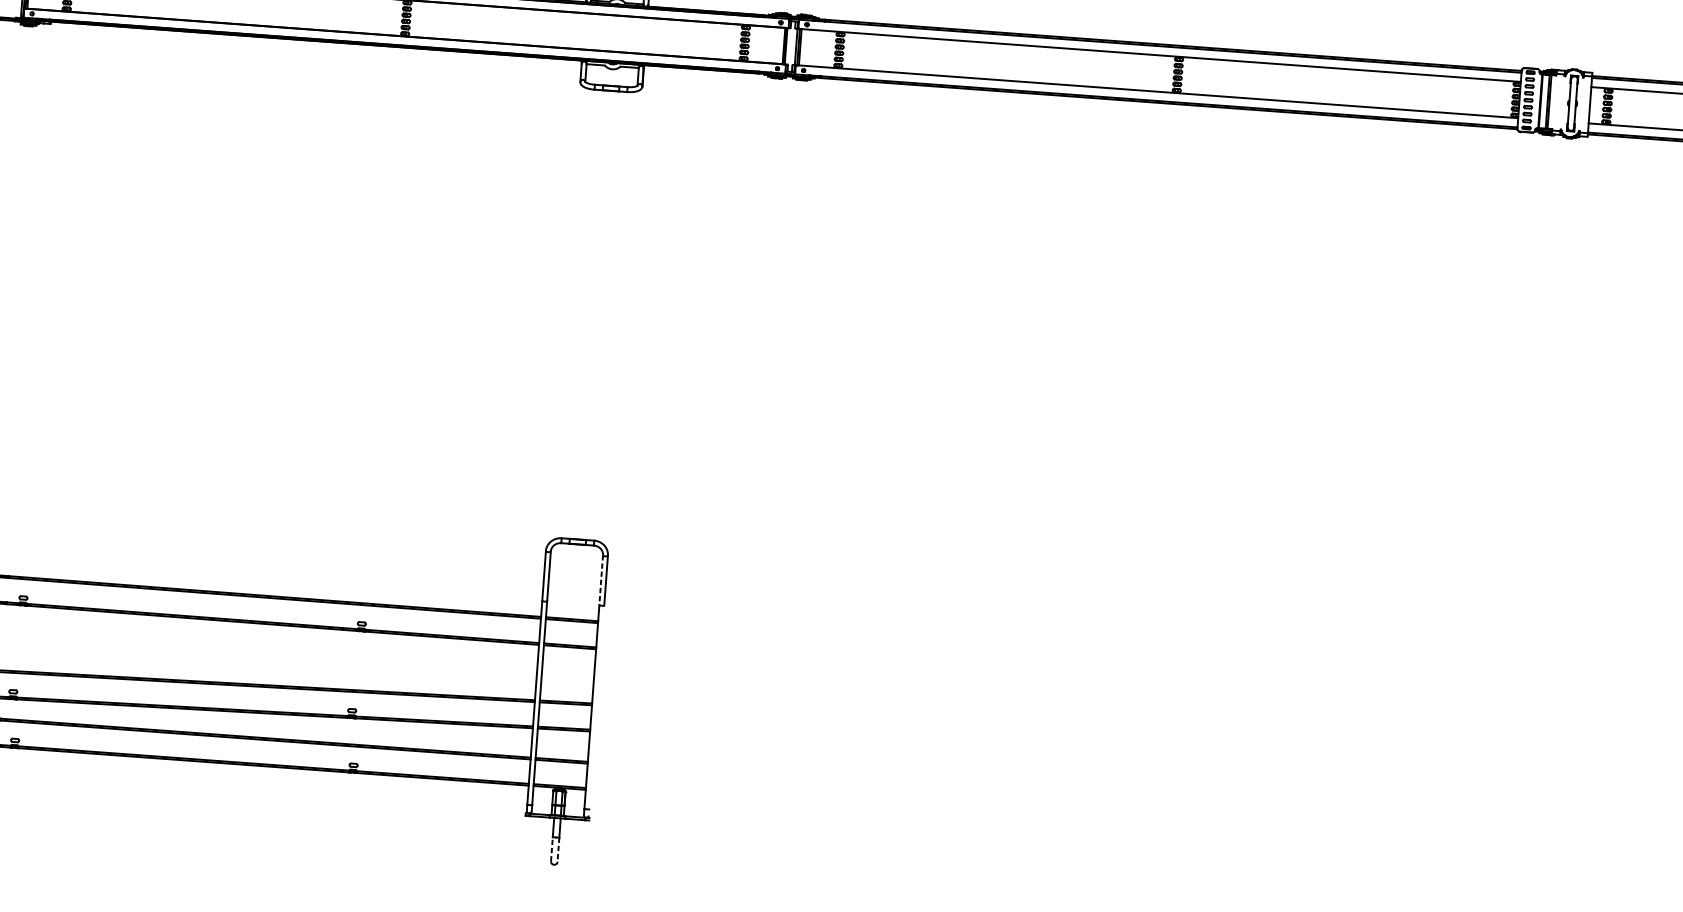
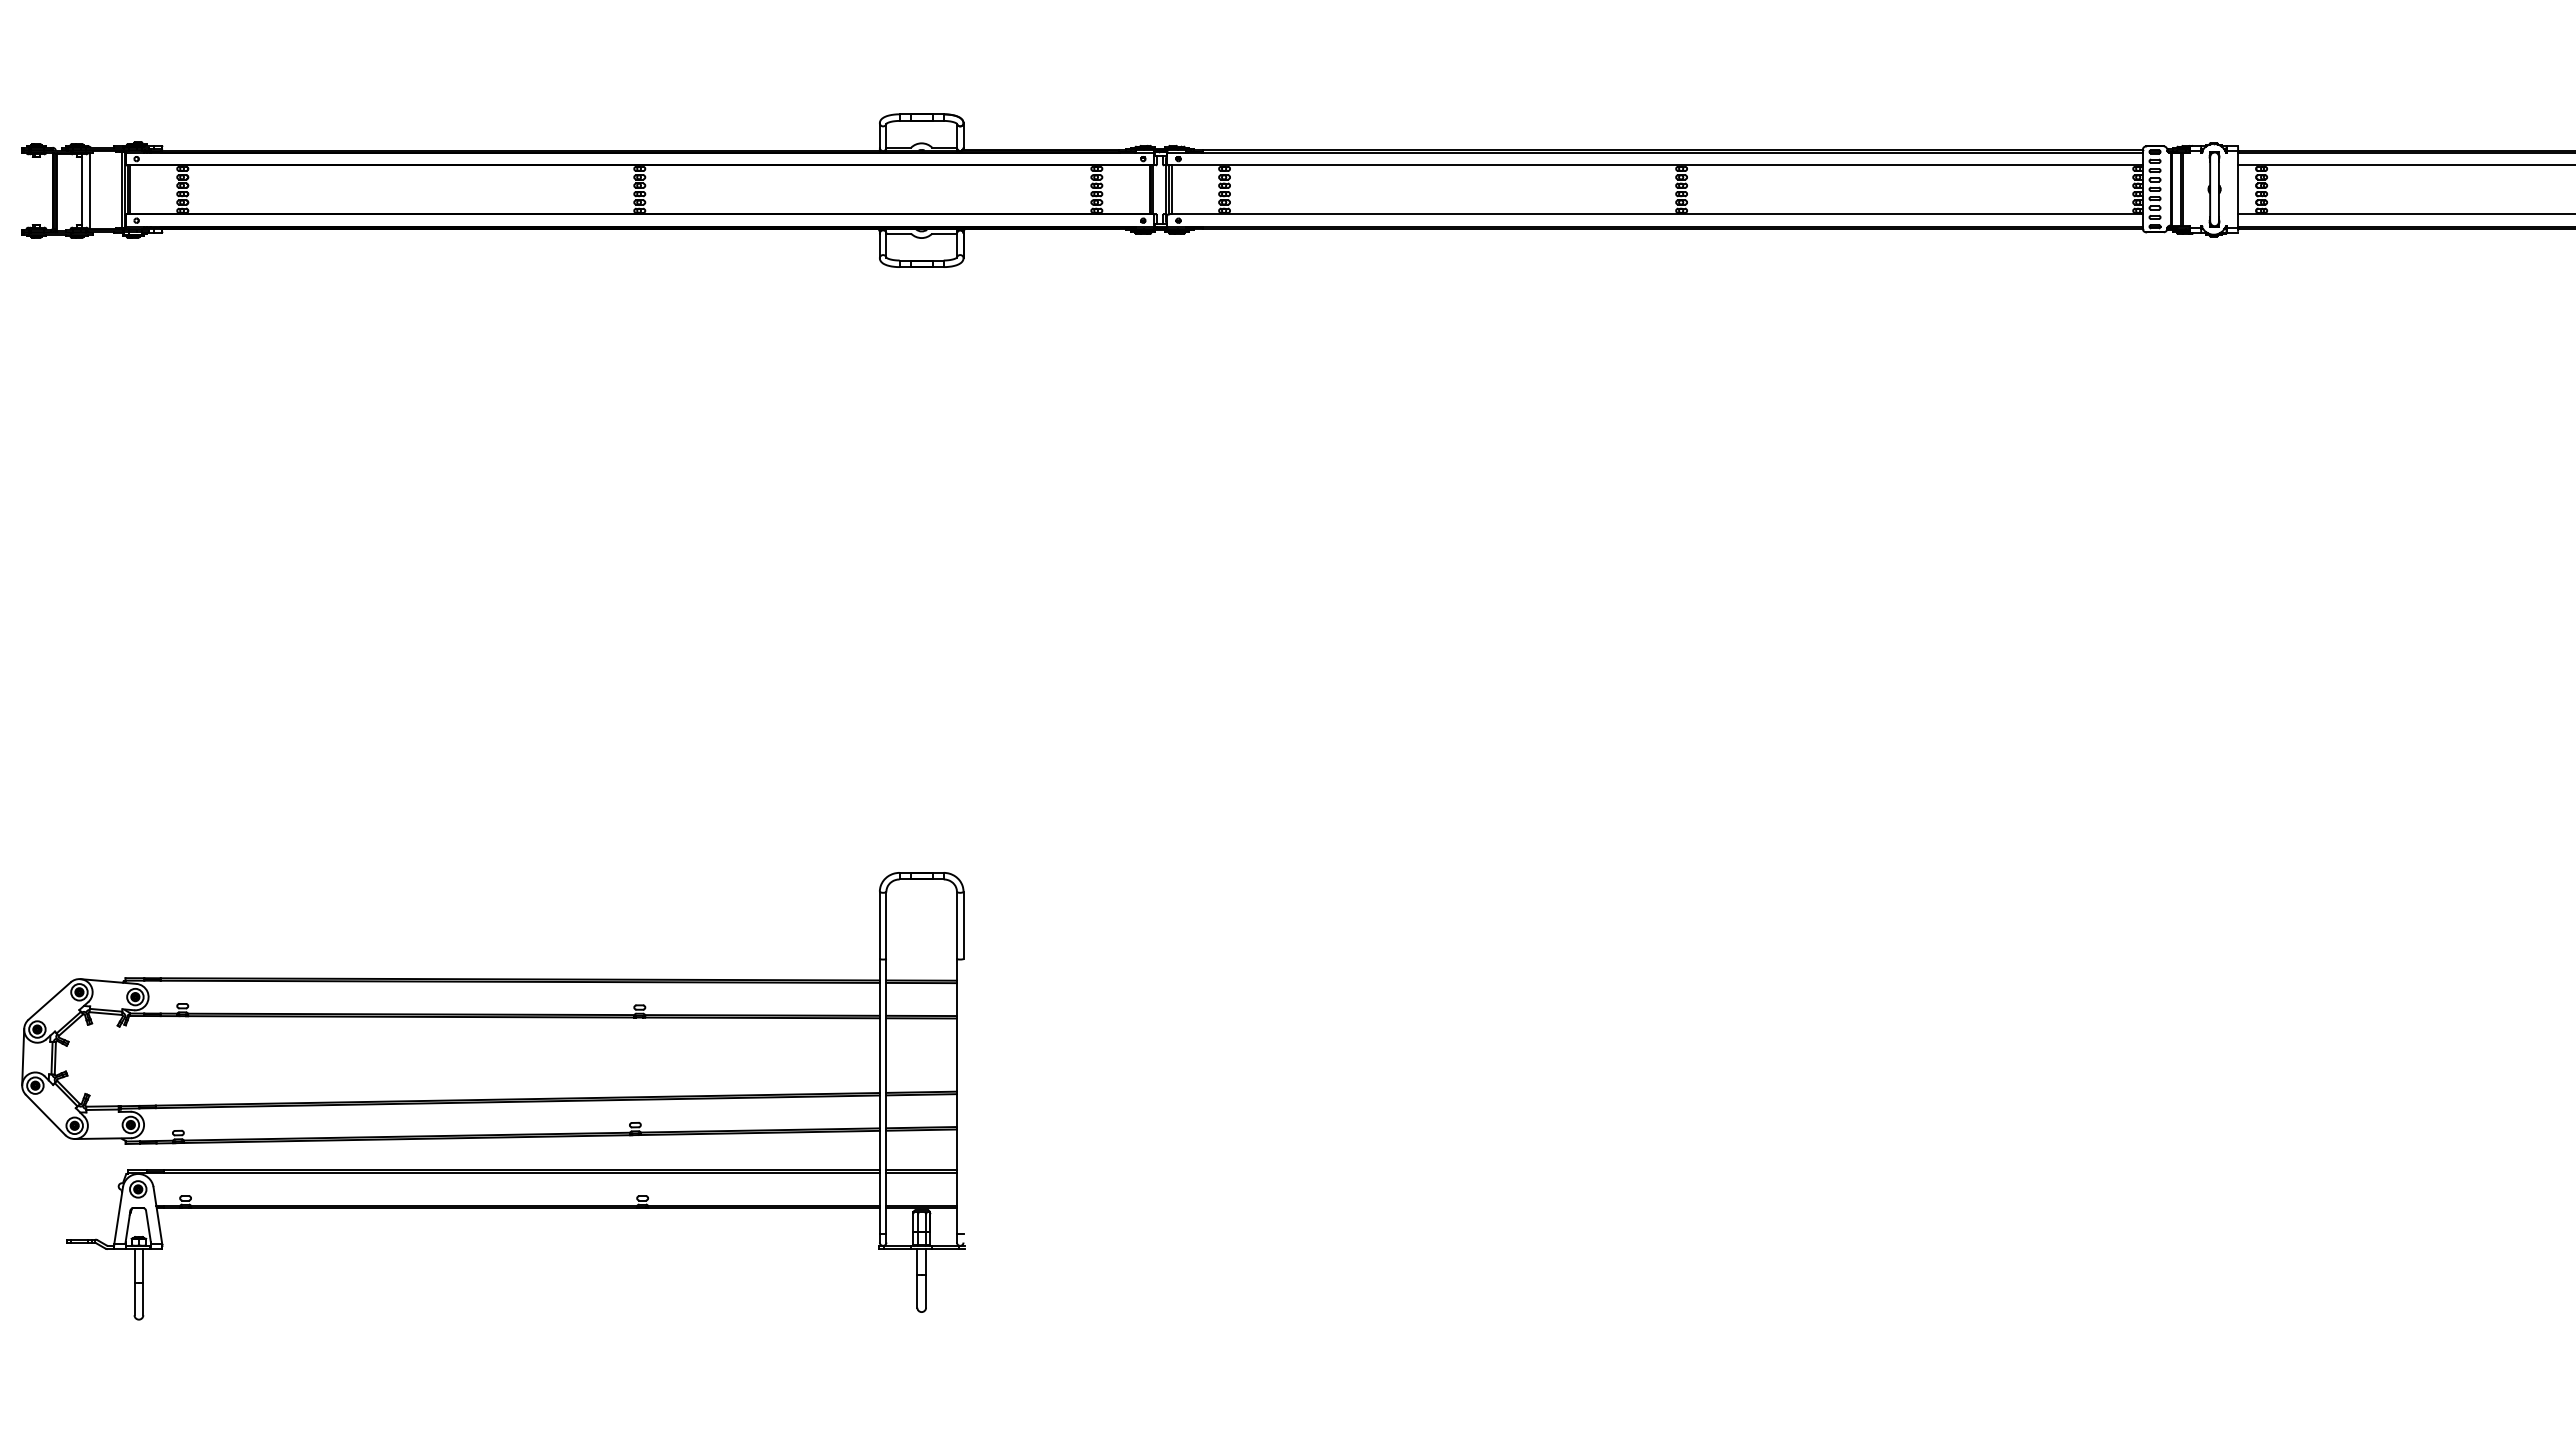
line: (600, 580) -> (956, 925), dashed -> solid
line: (552, 848) -> (917, 1290), dashed -> solid
line: (558, 849) -> (926, 1291), dashed -> solid

